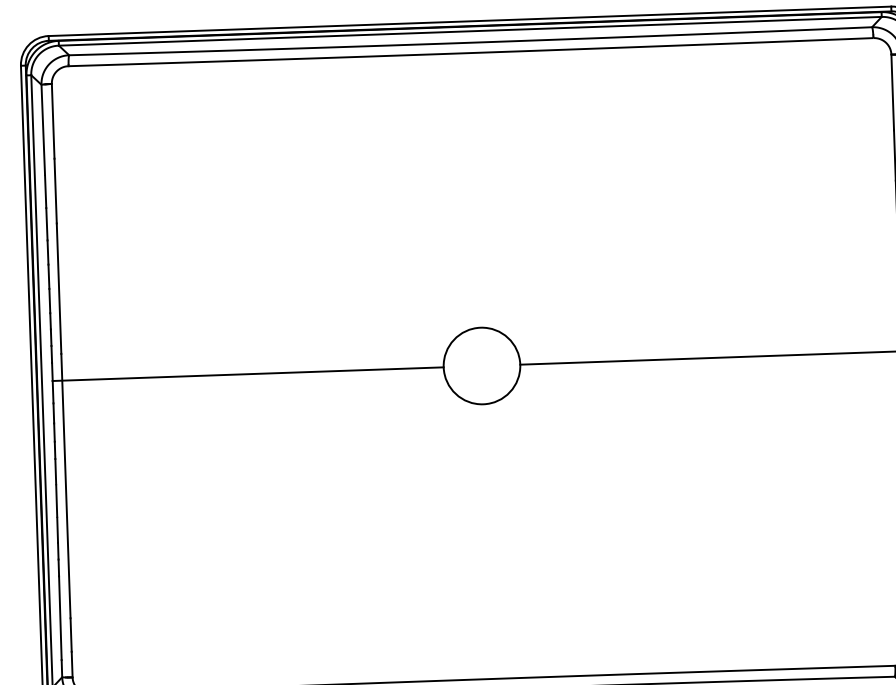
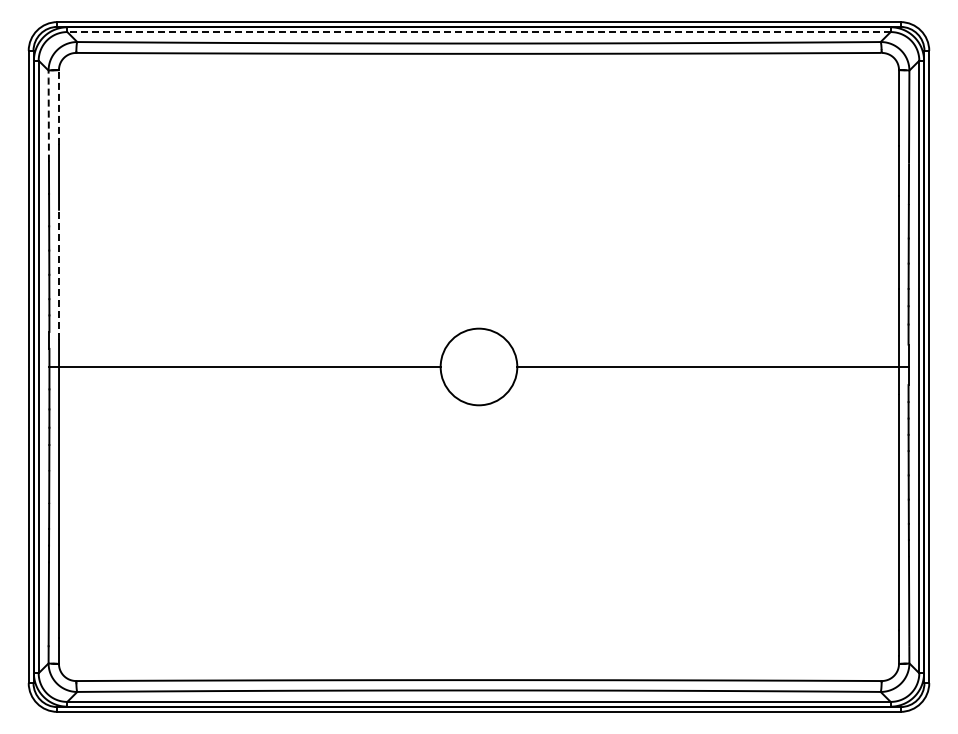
line: (470, 31) -> (479, 32), solid -> dashed
line: (52, 121) -> (58, 107), solid -> dashed
line: (42, 128) -> (48, 114), solid -> dashed
line: (59, 288) -> (59, 274), solid -> dashed

